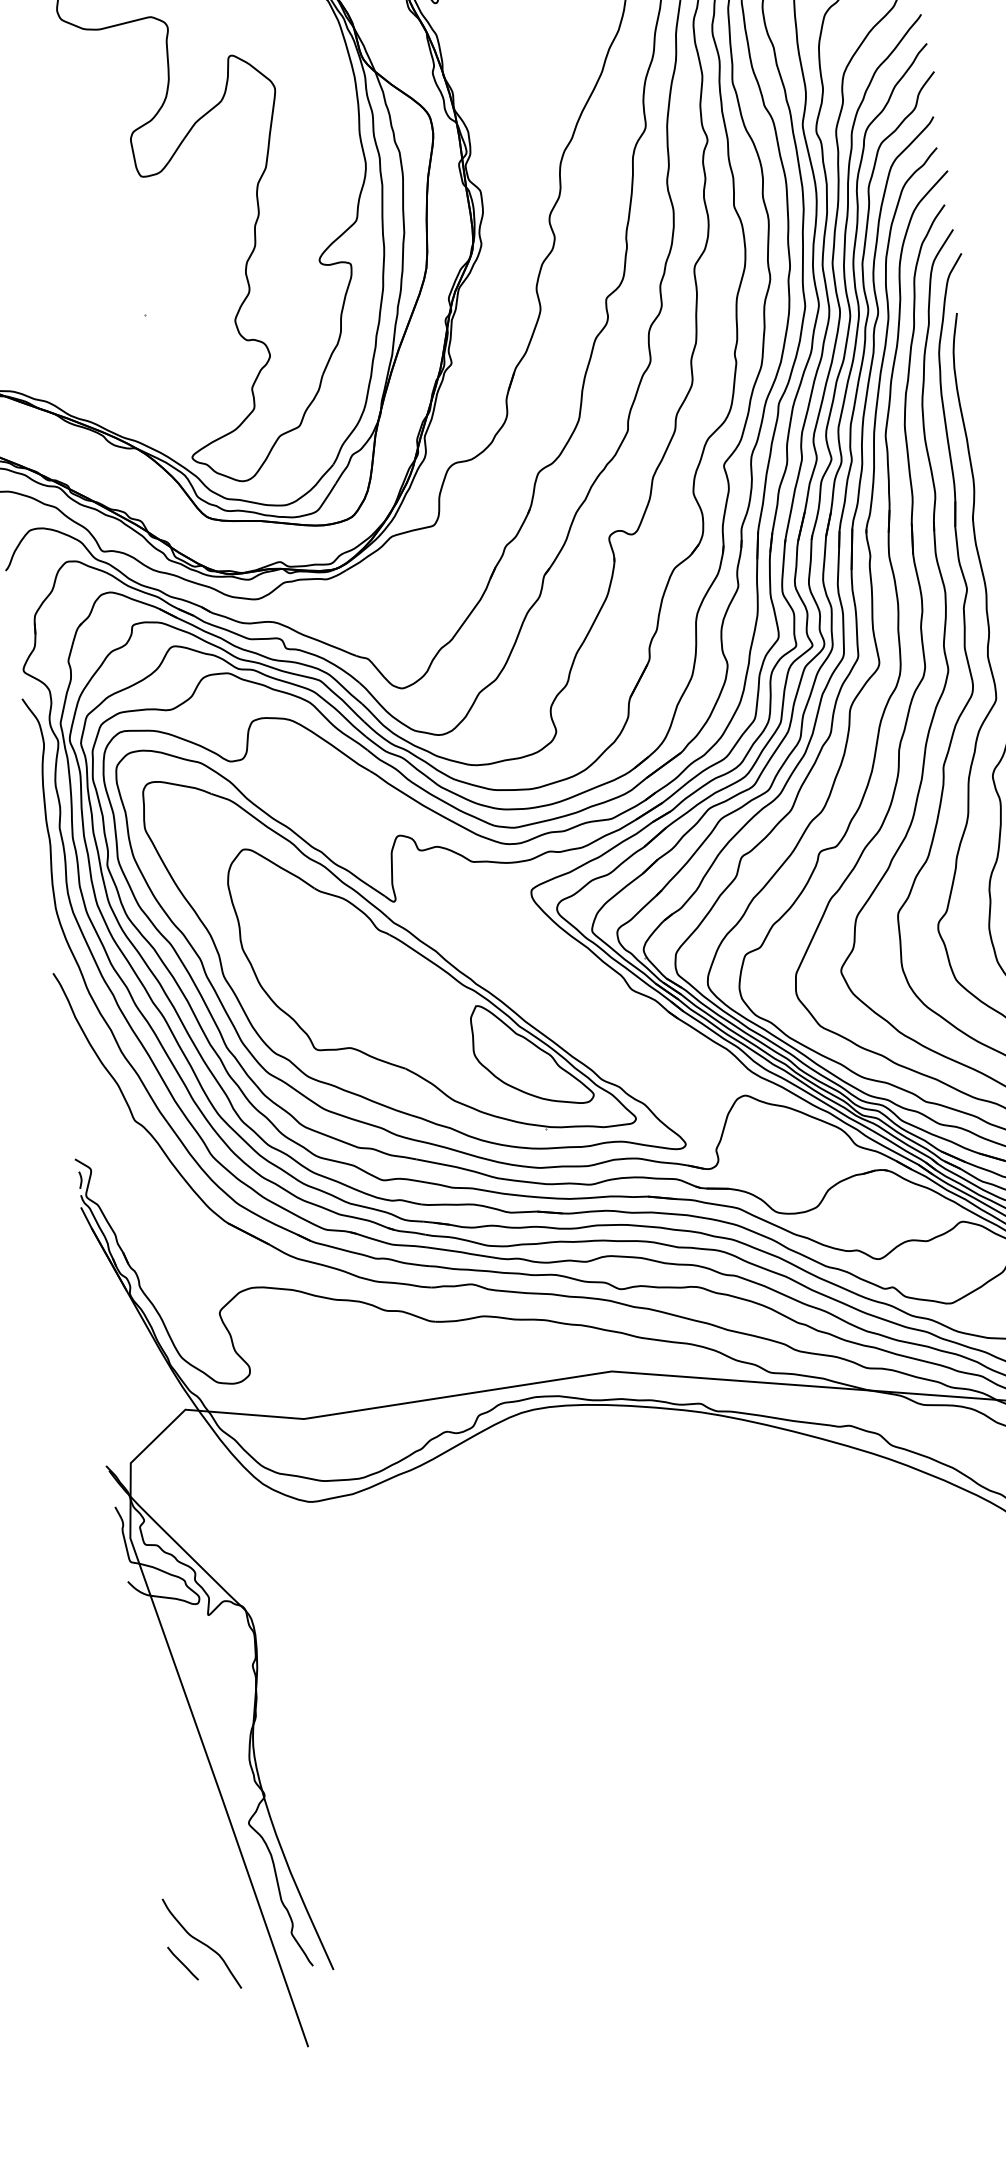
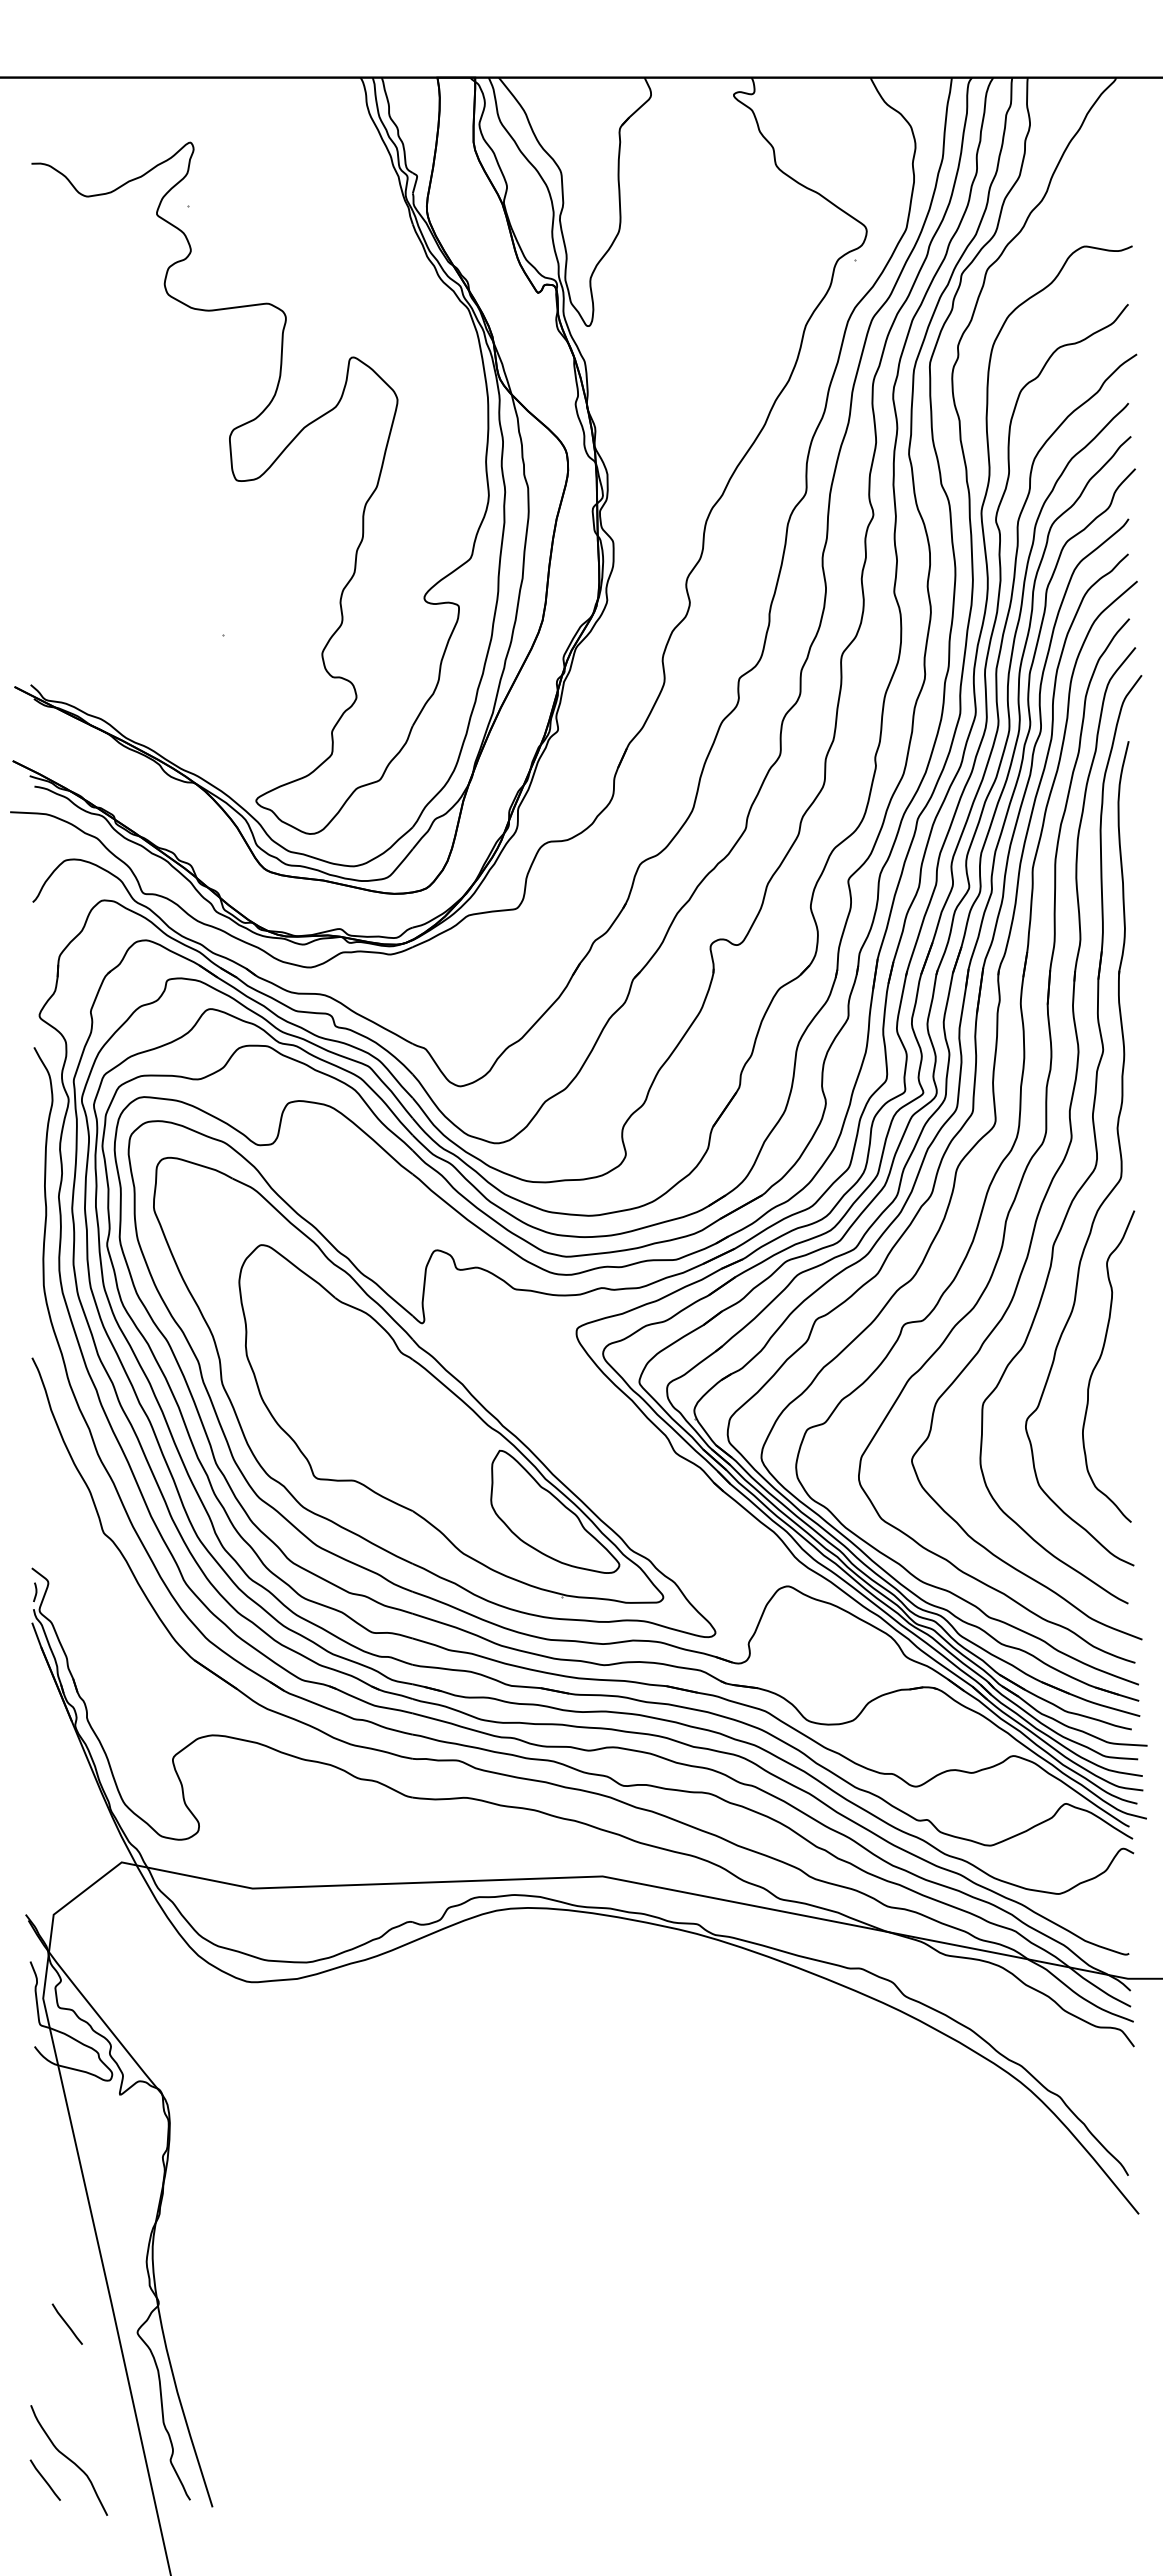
line: (185, 1822) -> (66, 2323), added

